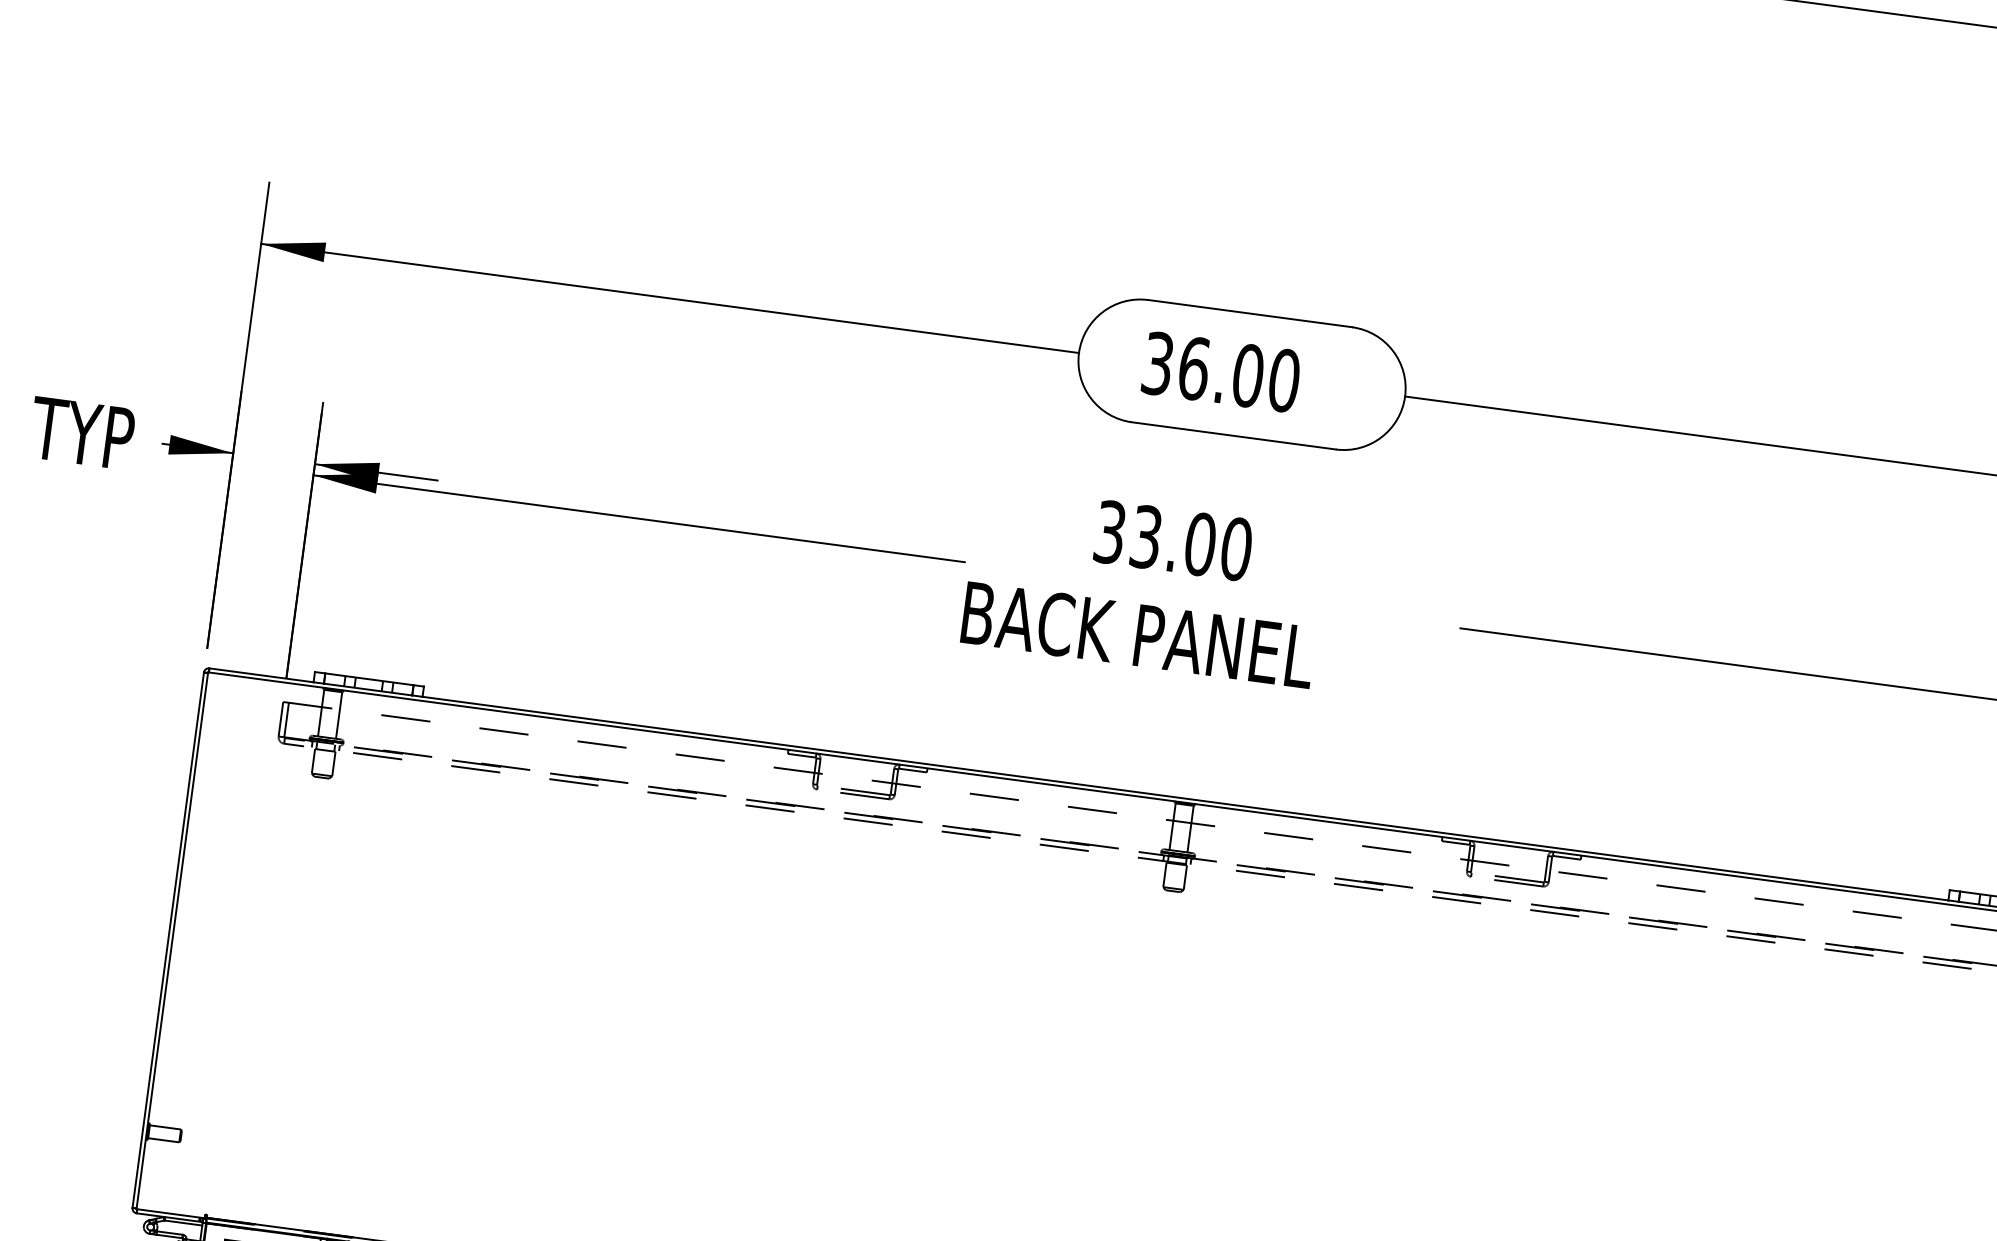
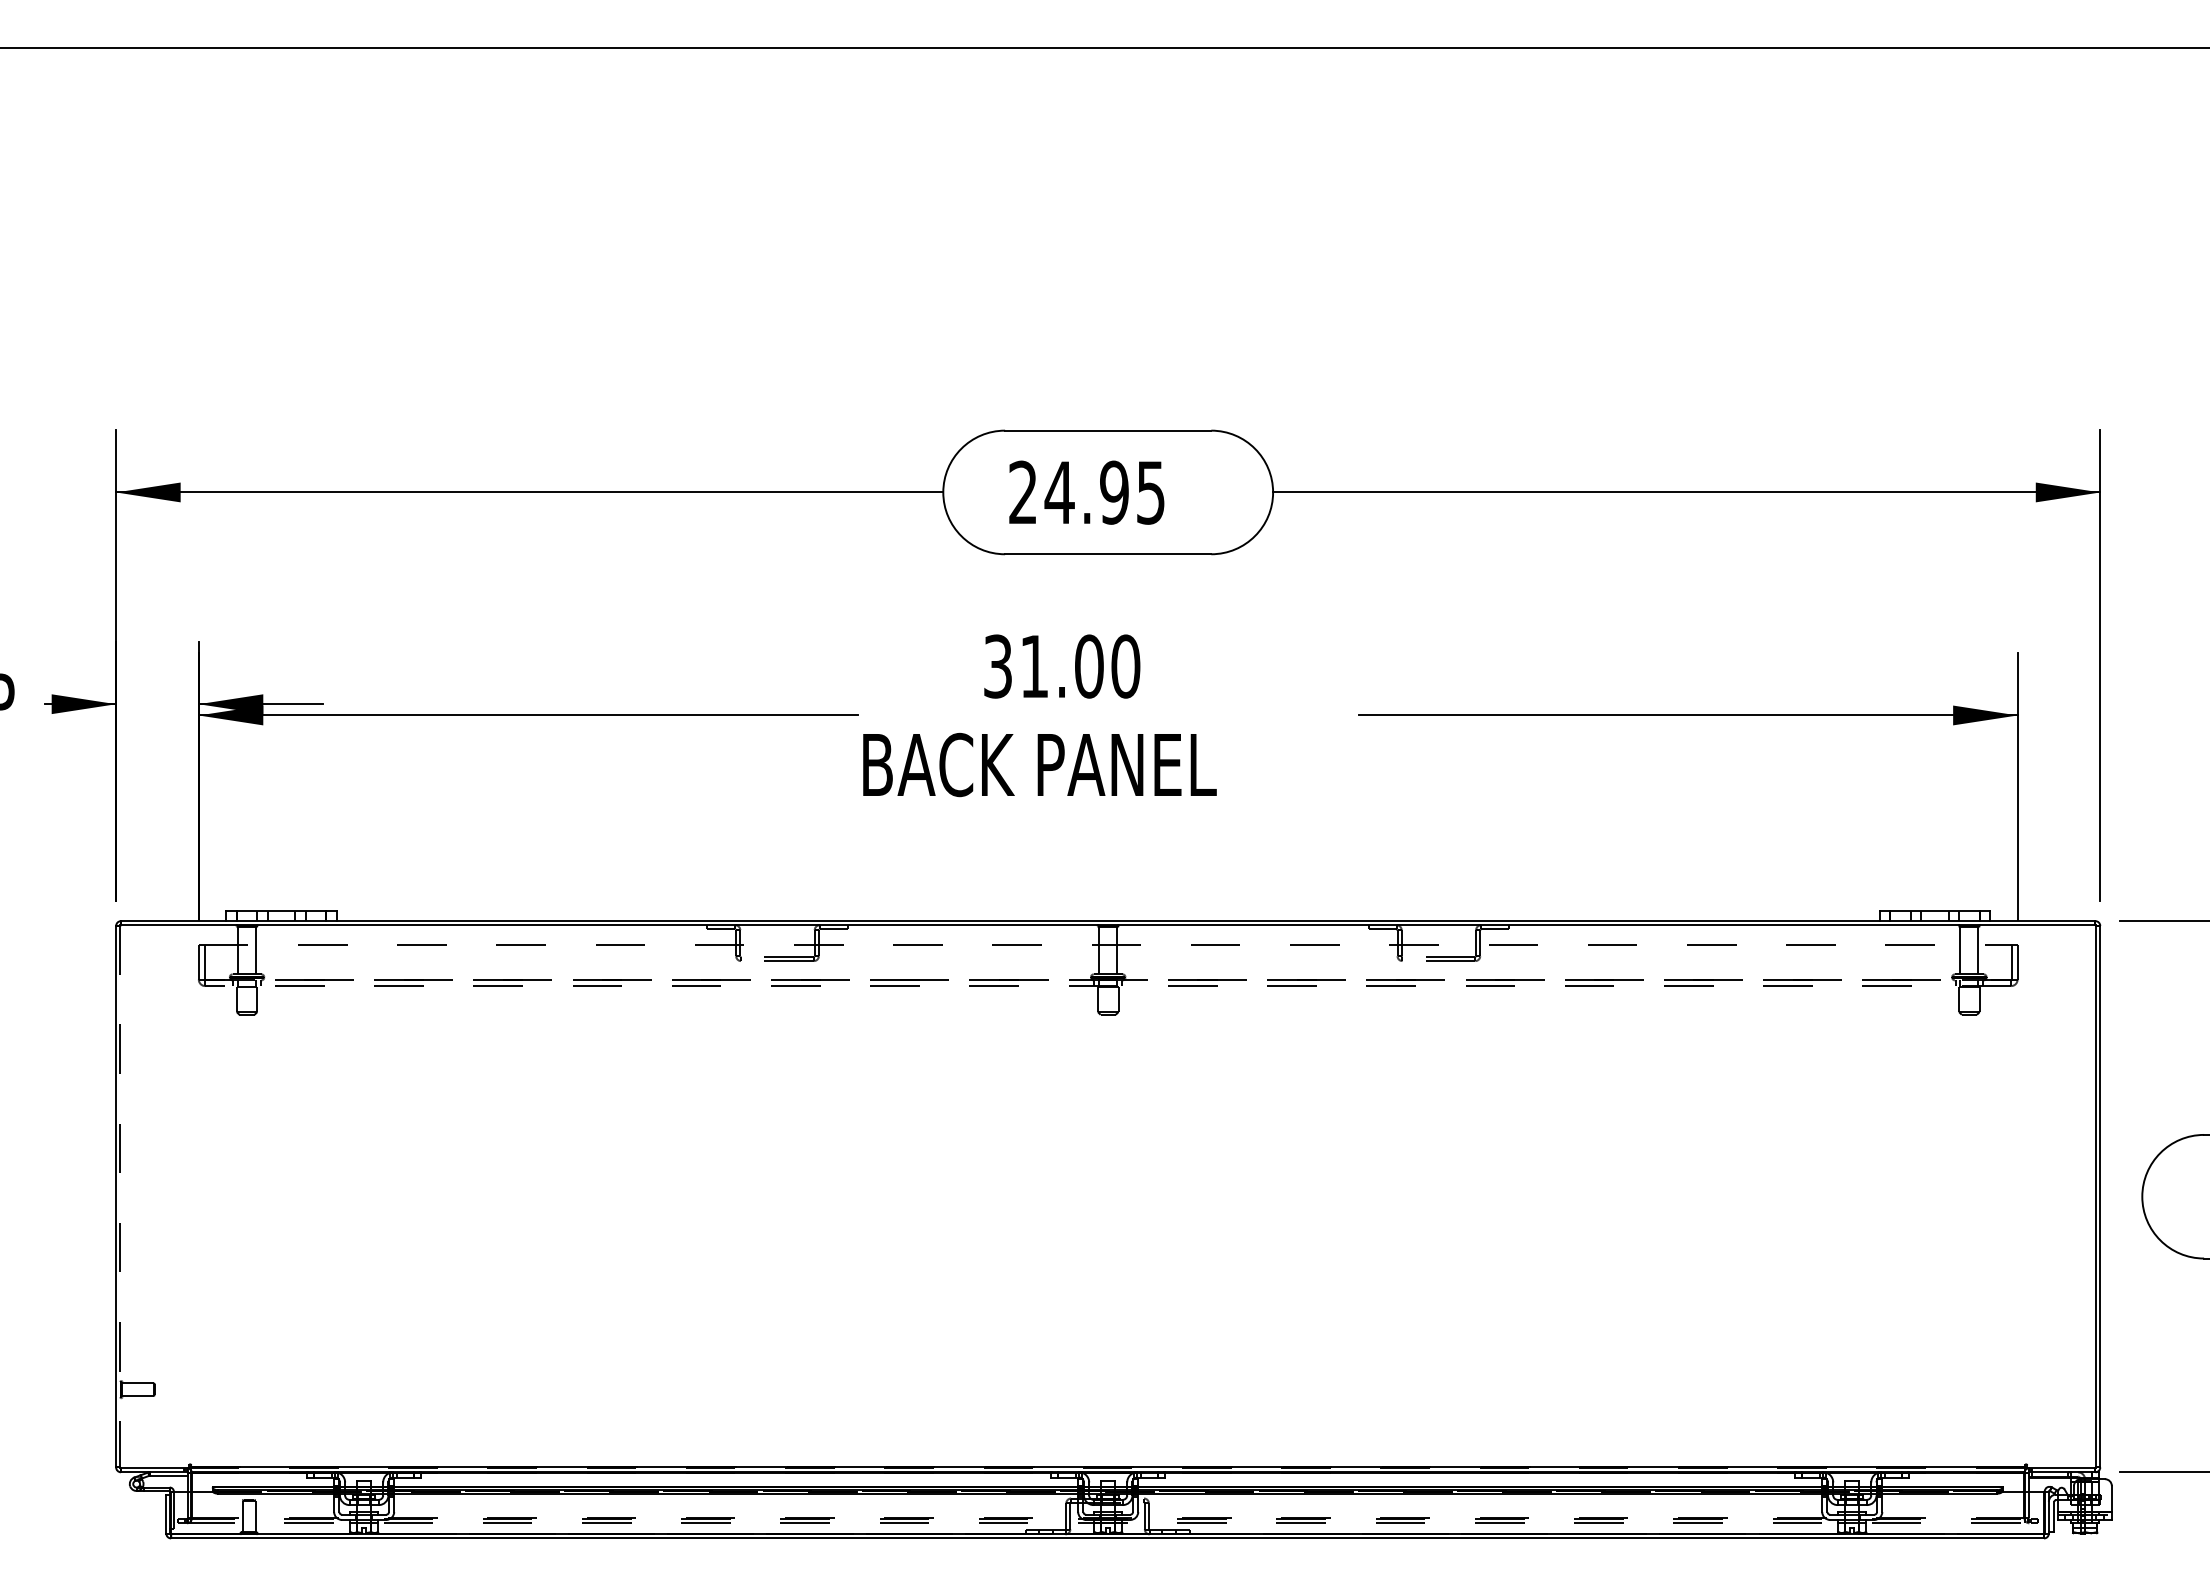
text: (1221, 372) -> (1087, 492), 36.00 -> 24.95
text: (1146, 537) -> (1034, 666), 33.00 -> 31.00
line: (172, 941) -> (120, 1197), solid -> dashed

